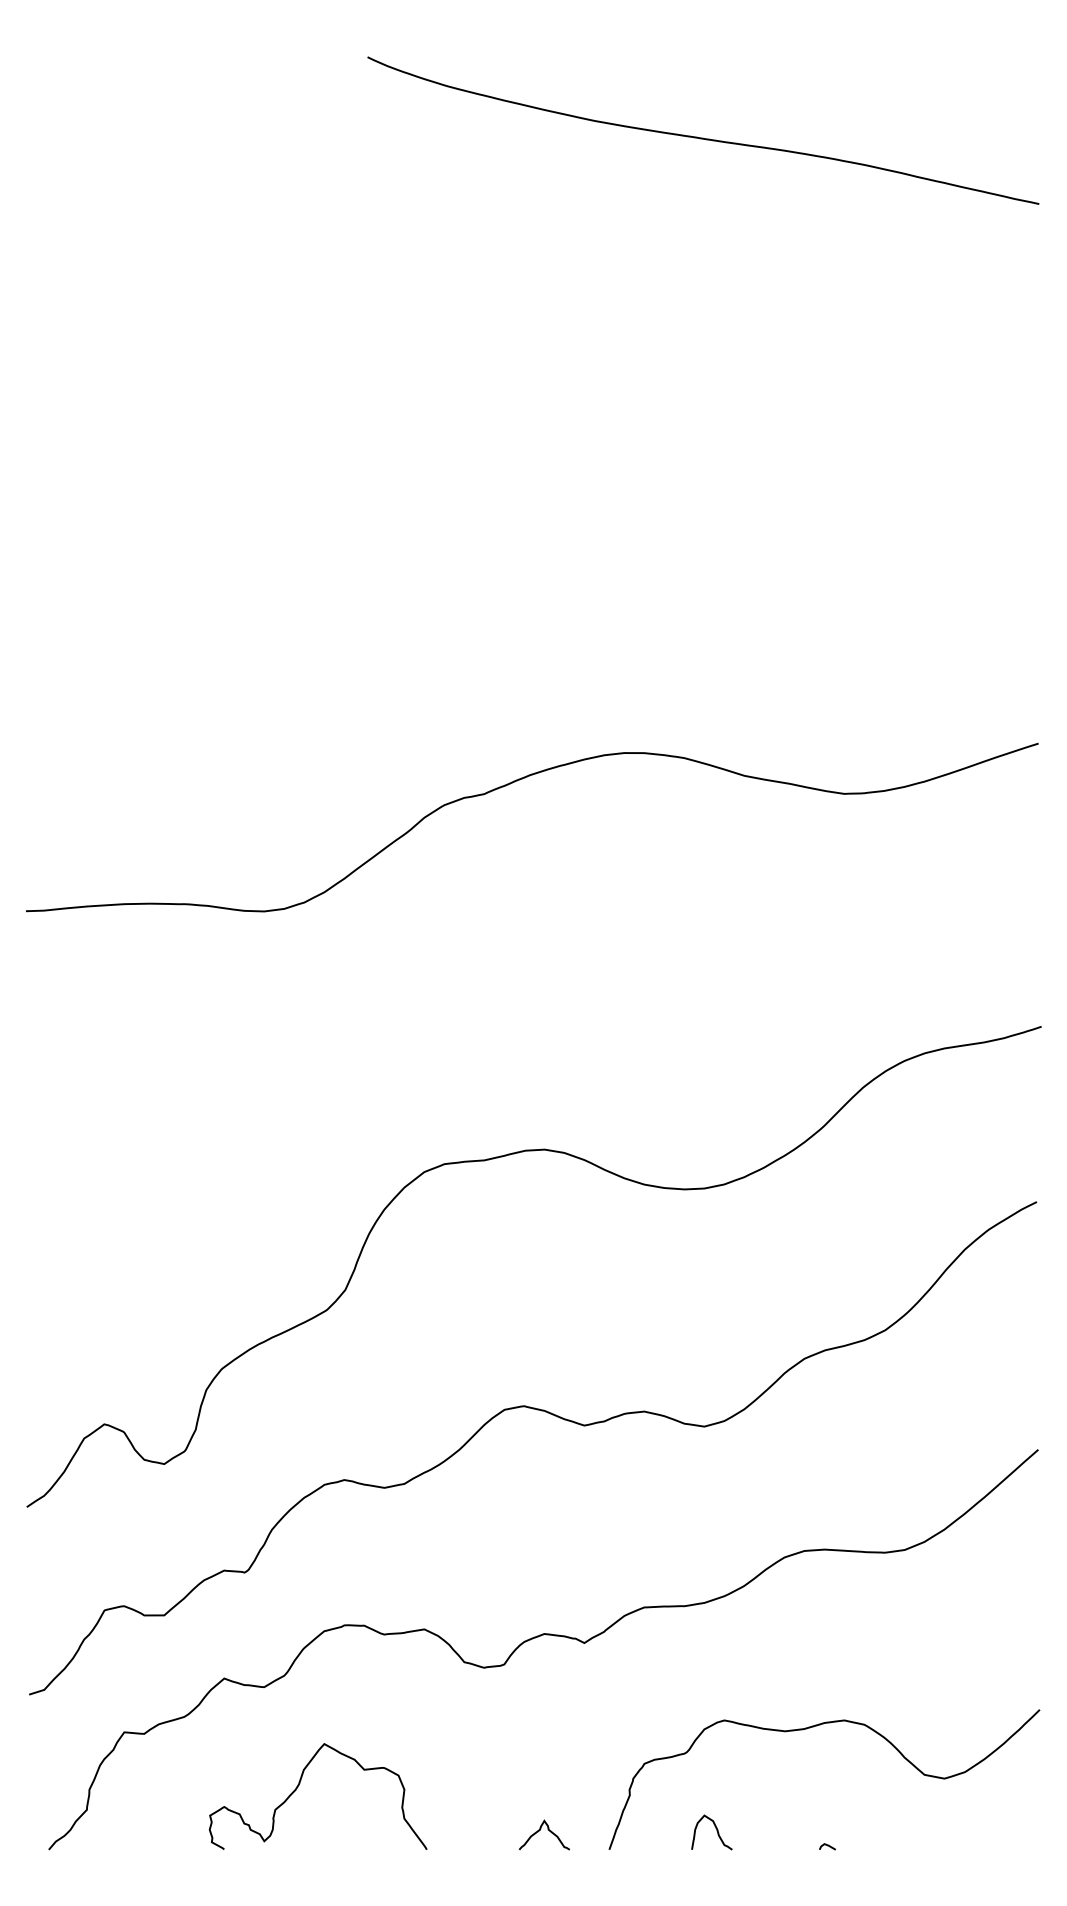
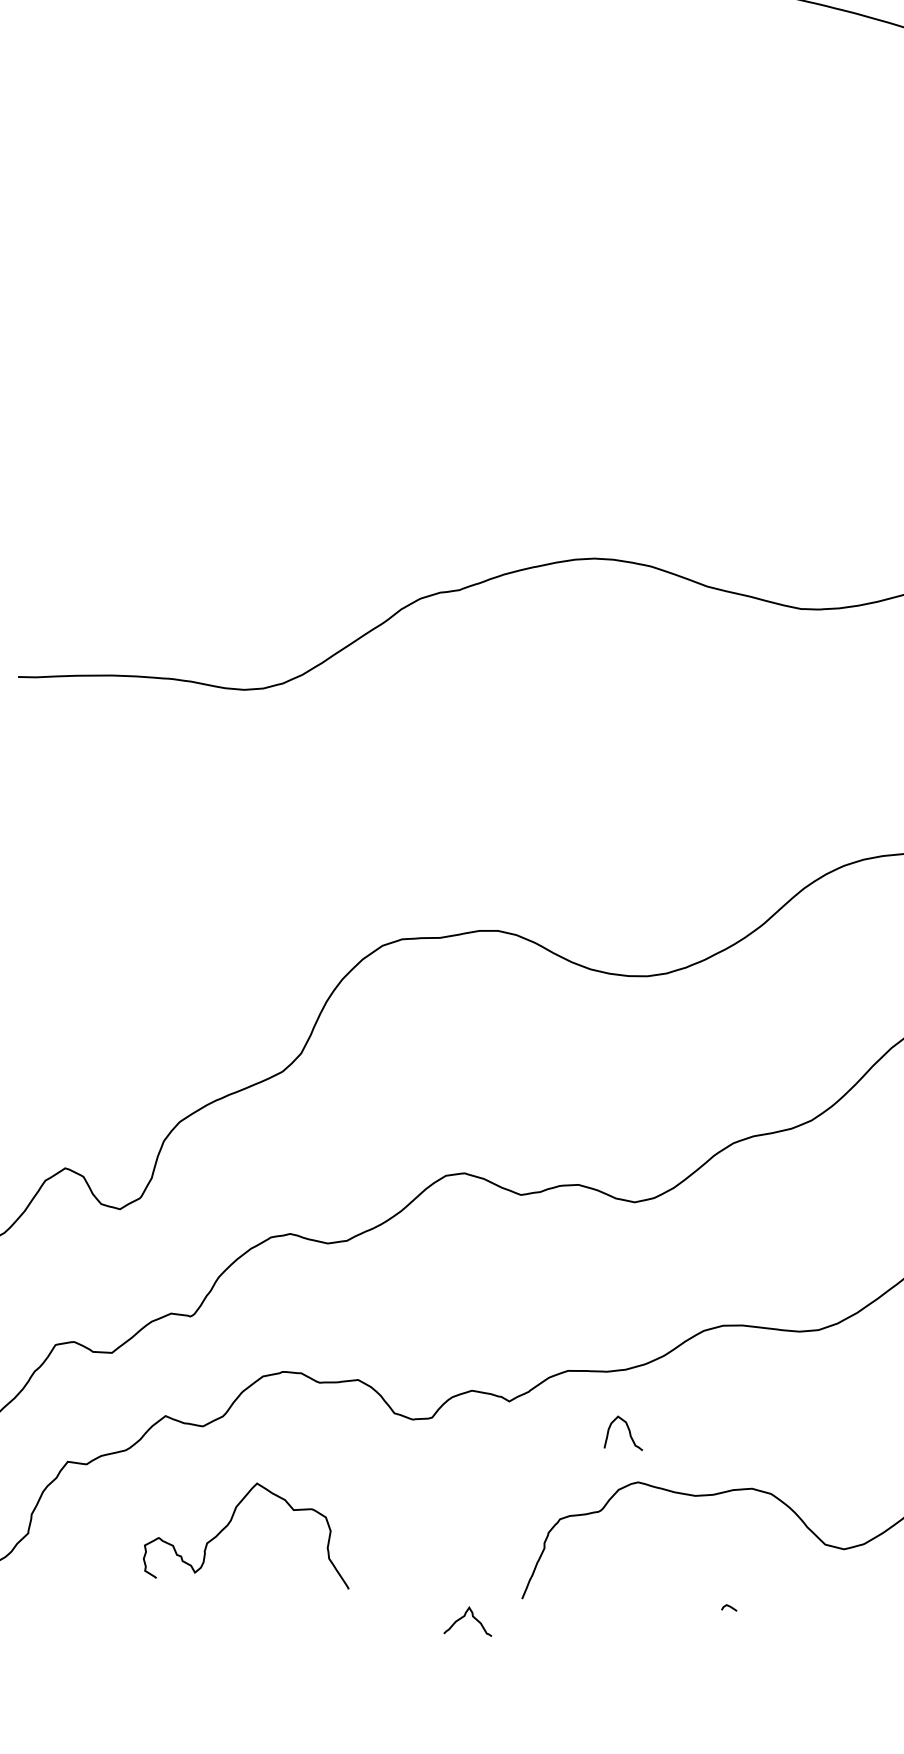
curve: (540, 1830) -> (465, 1616), moved
curve: (716, 1831) -> (628, 1432), moved

